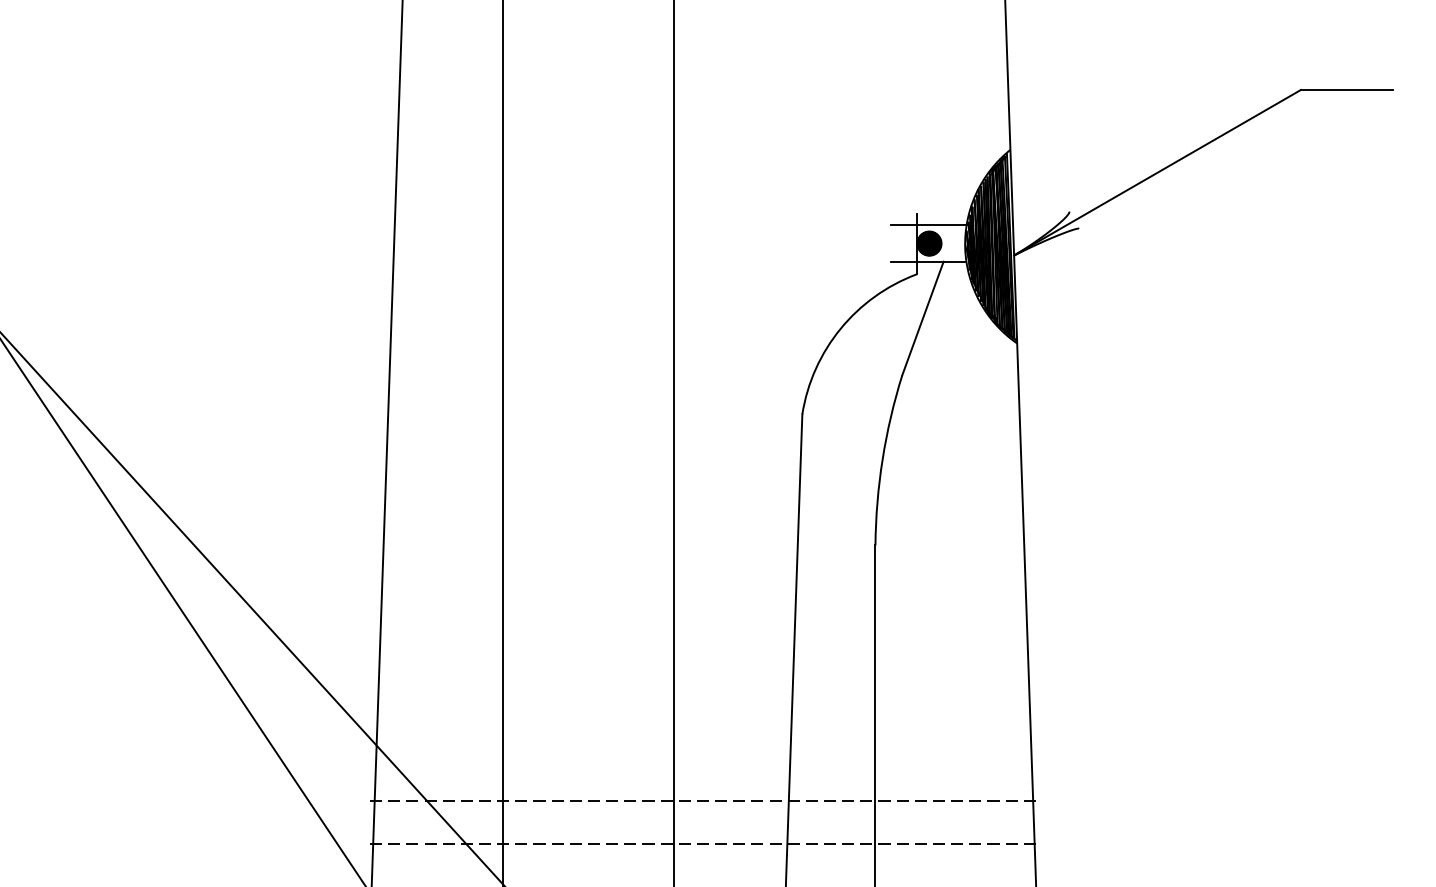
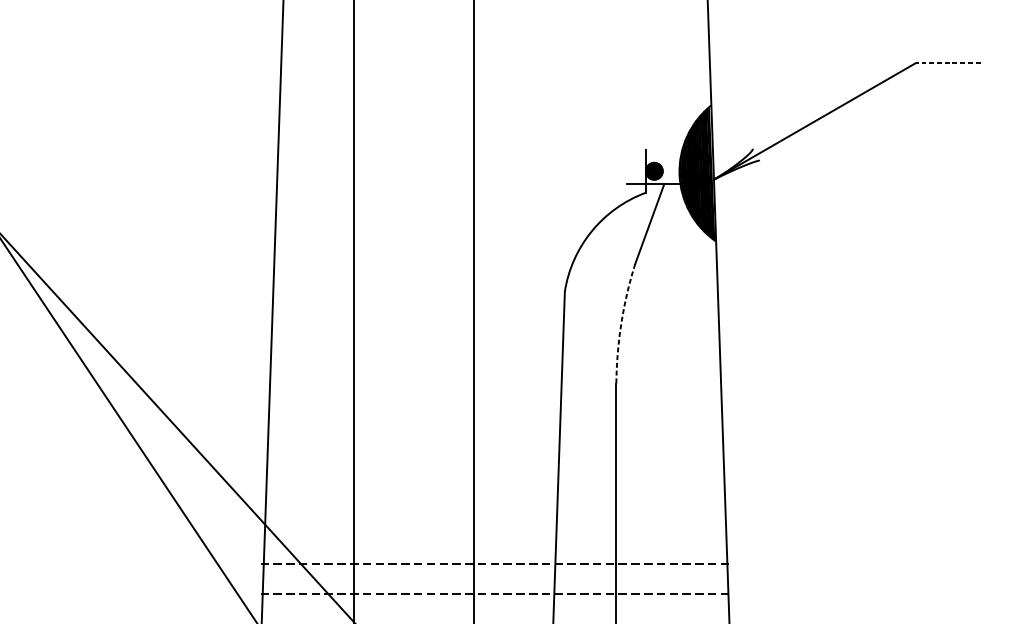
line: (1346, 89) -> (947, 62), solid -> dashed
line: (928, 225) -> (653, 158), removed
arc: (882, 459) -> (621, 323), solid -> dashed

